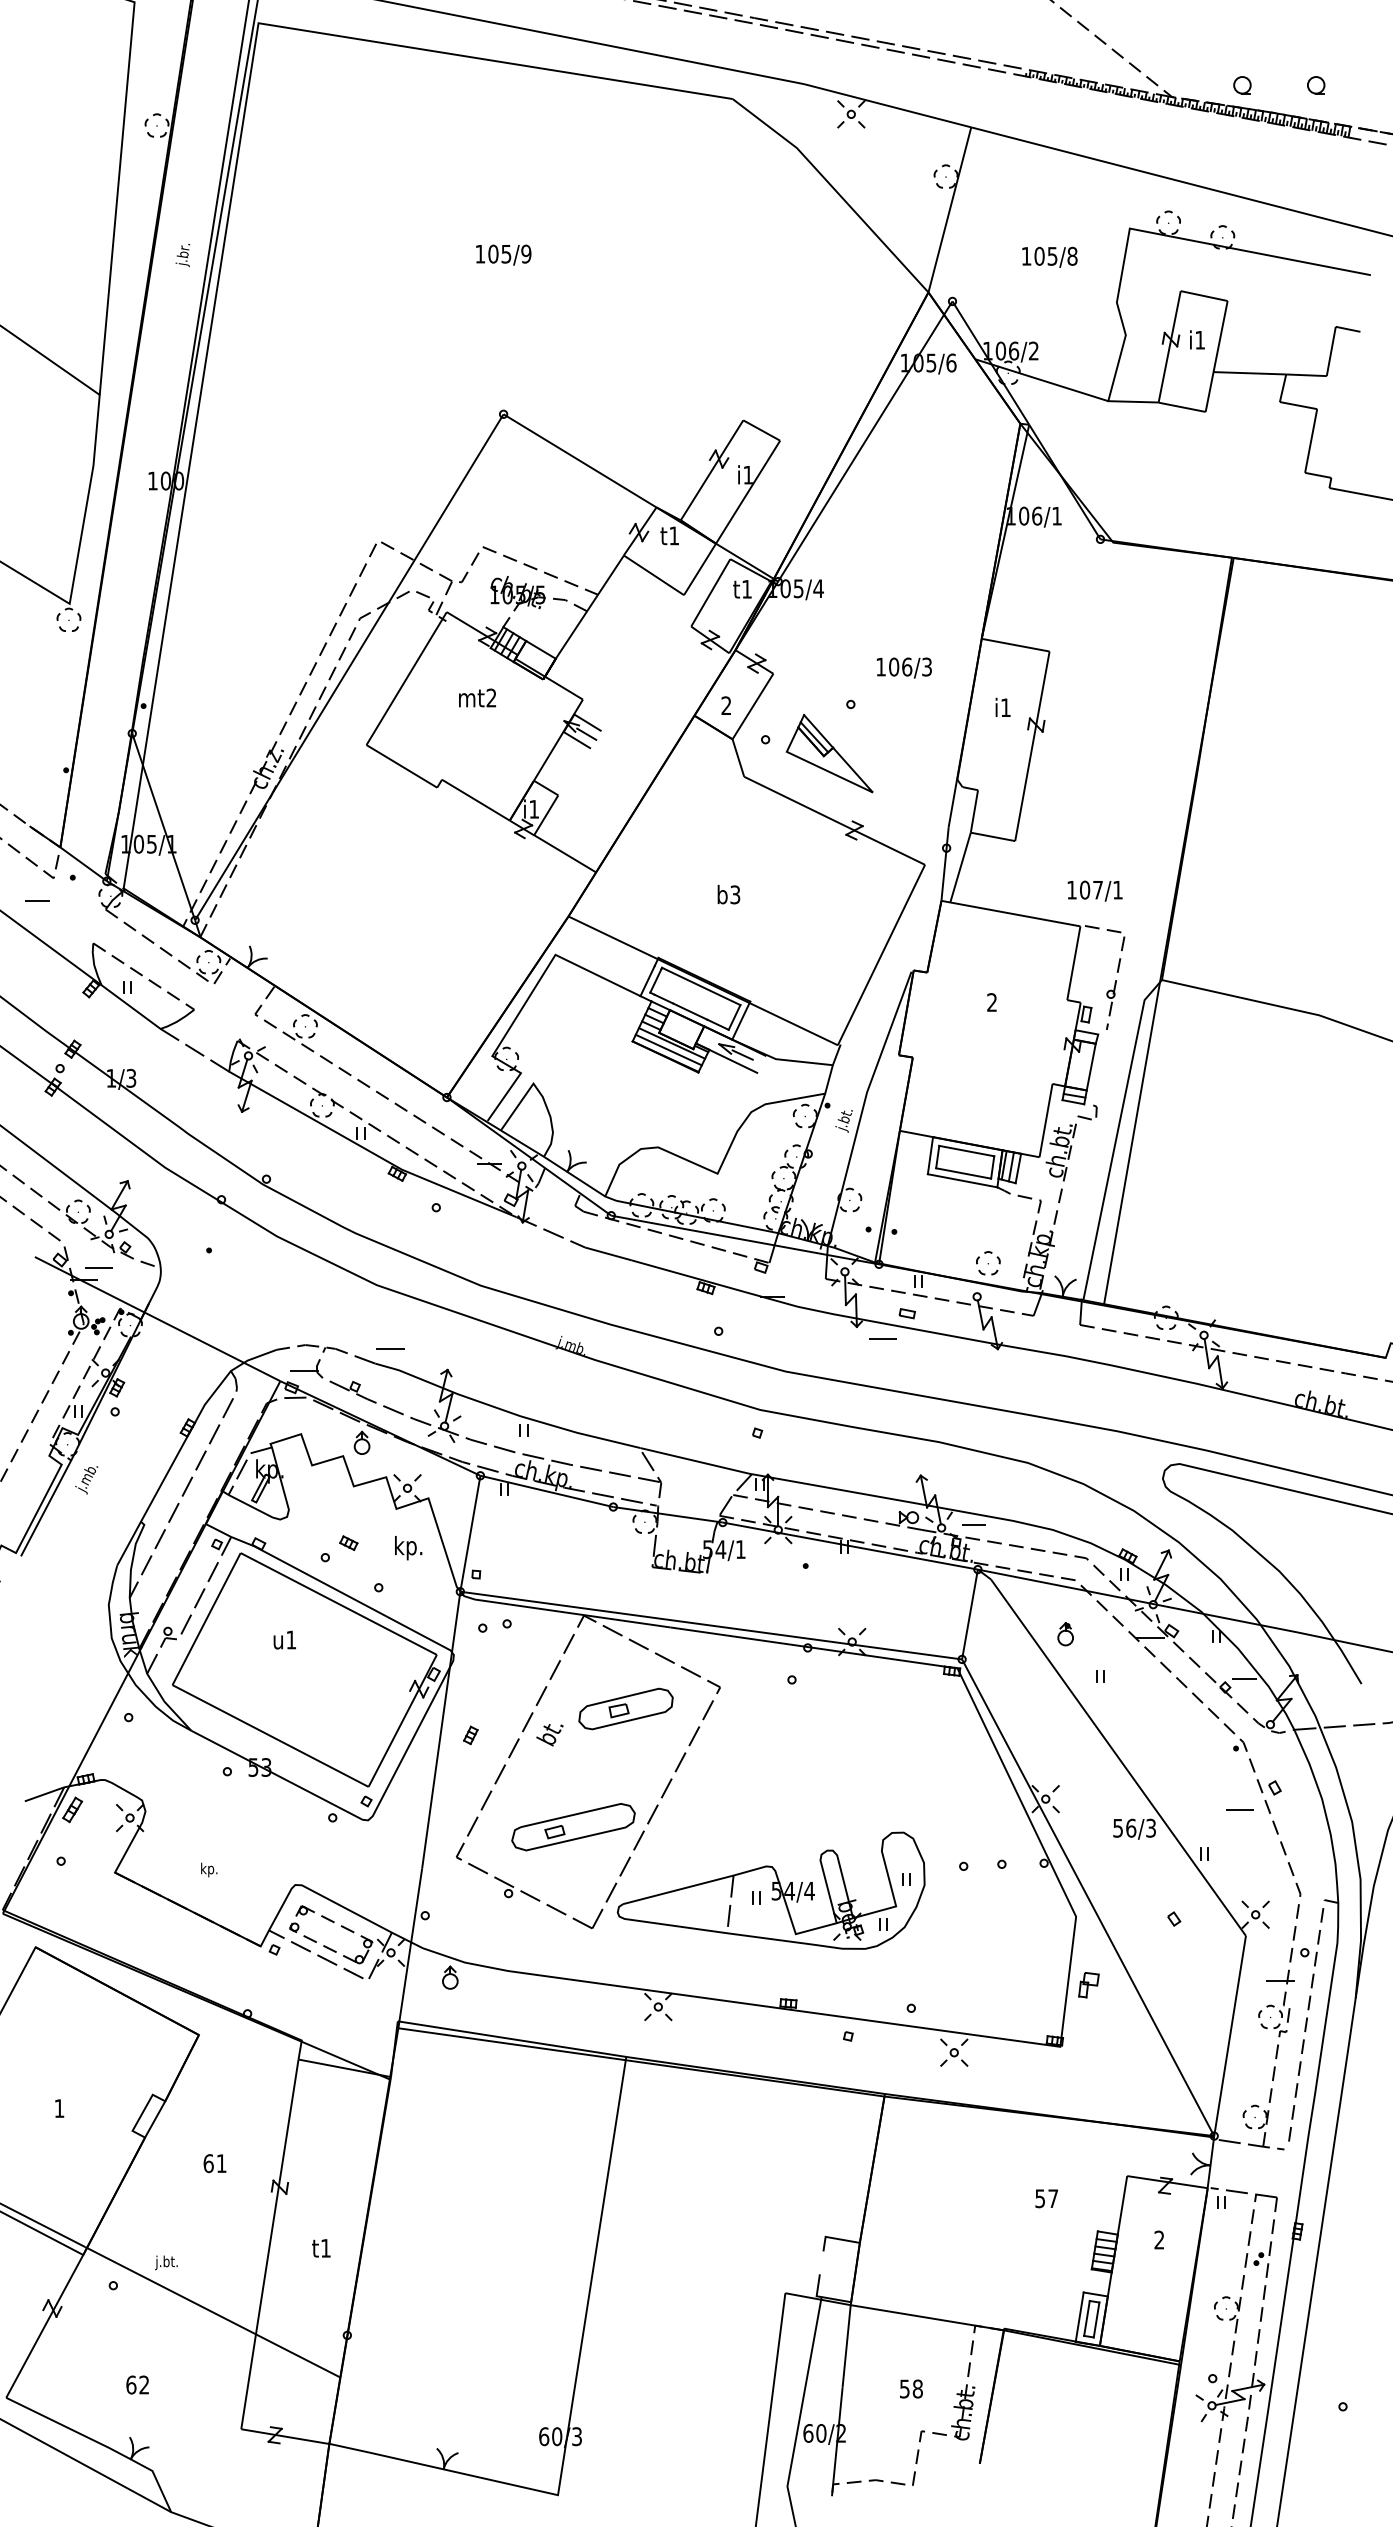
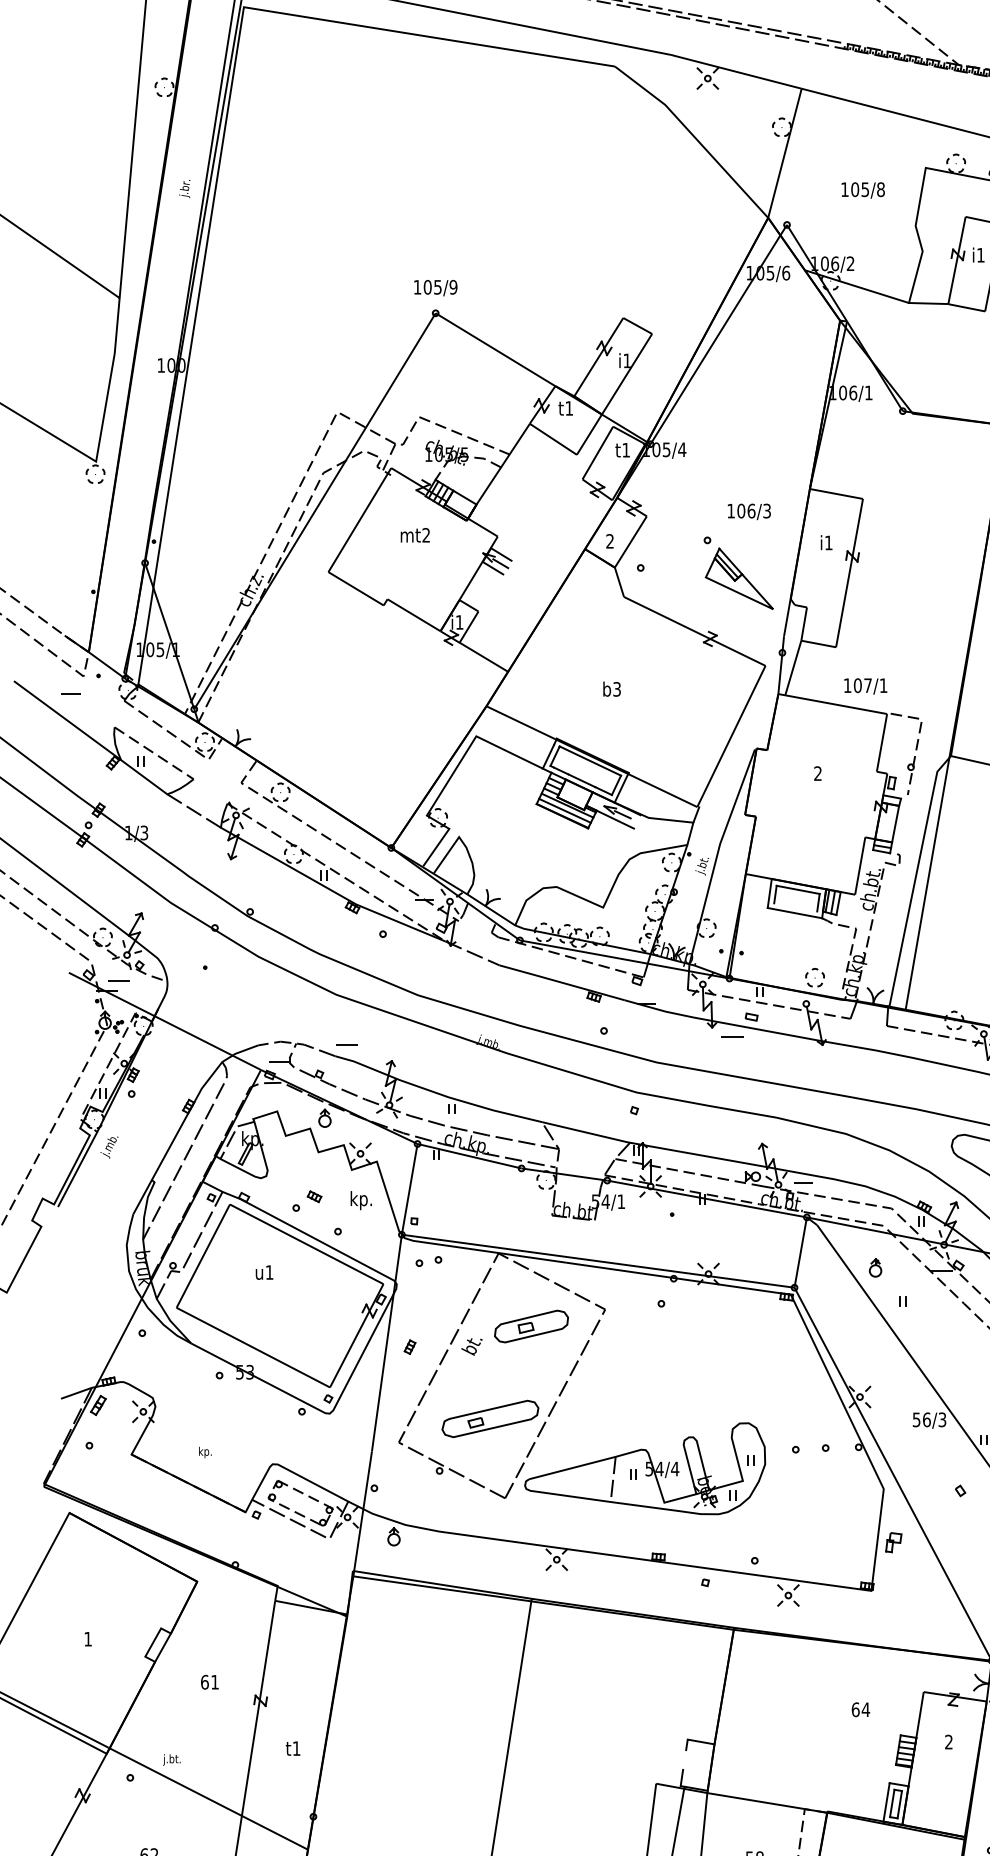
text: (503, 254) -> (435, 287), moved
part: (829, 753) -> (739, 578), moved
text: (1094, 890) -> (865, 685), moved
line: (963, 1173) -> (795, 907), removed
text: (1046, 2198) -> (860, 1709), 57 -> 64

